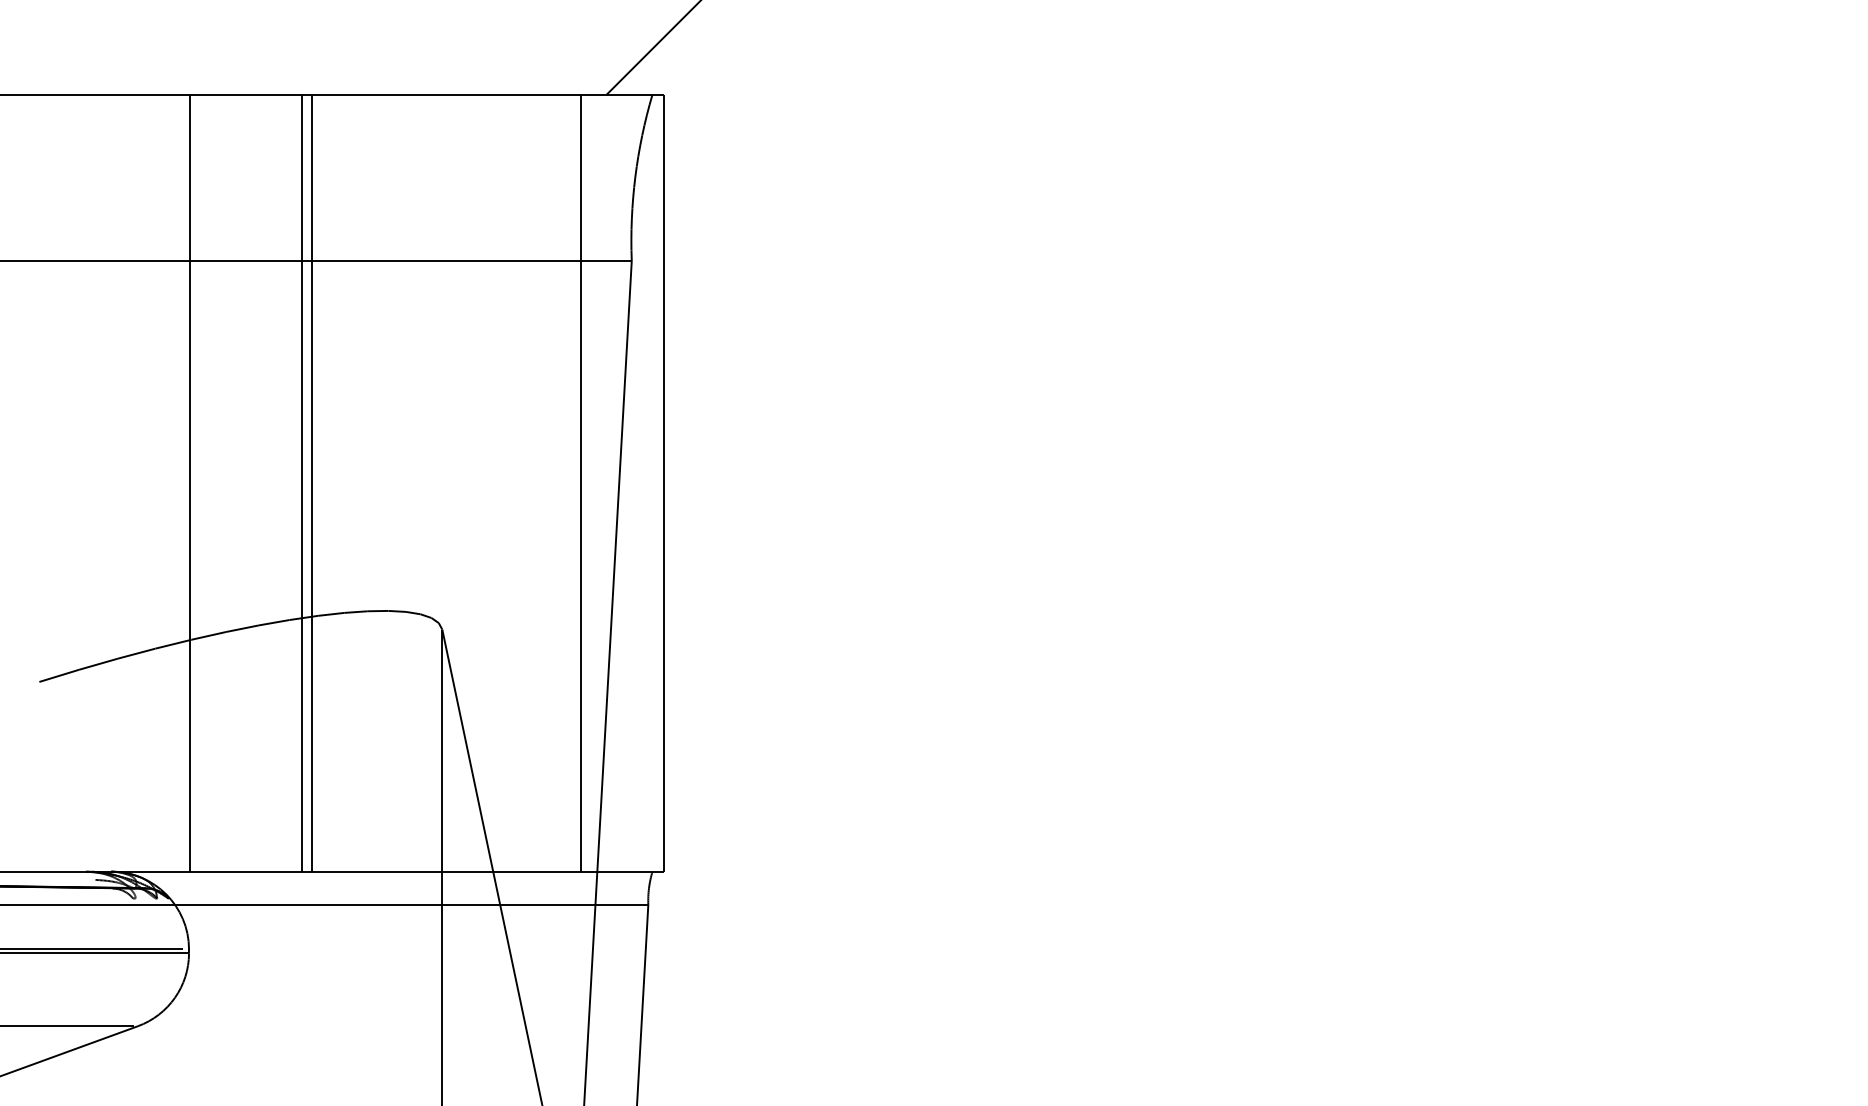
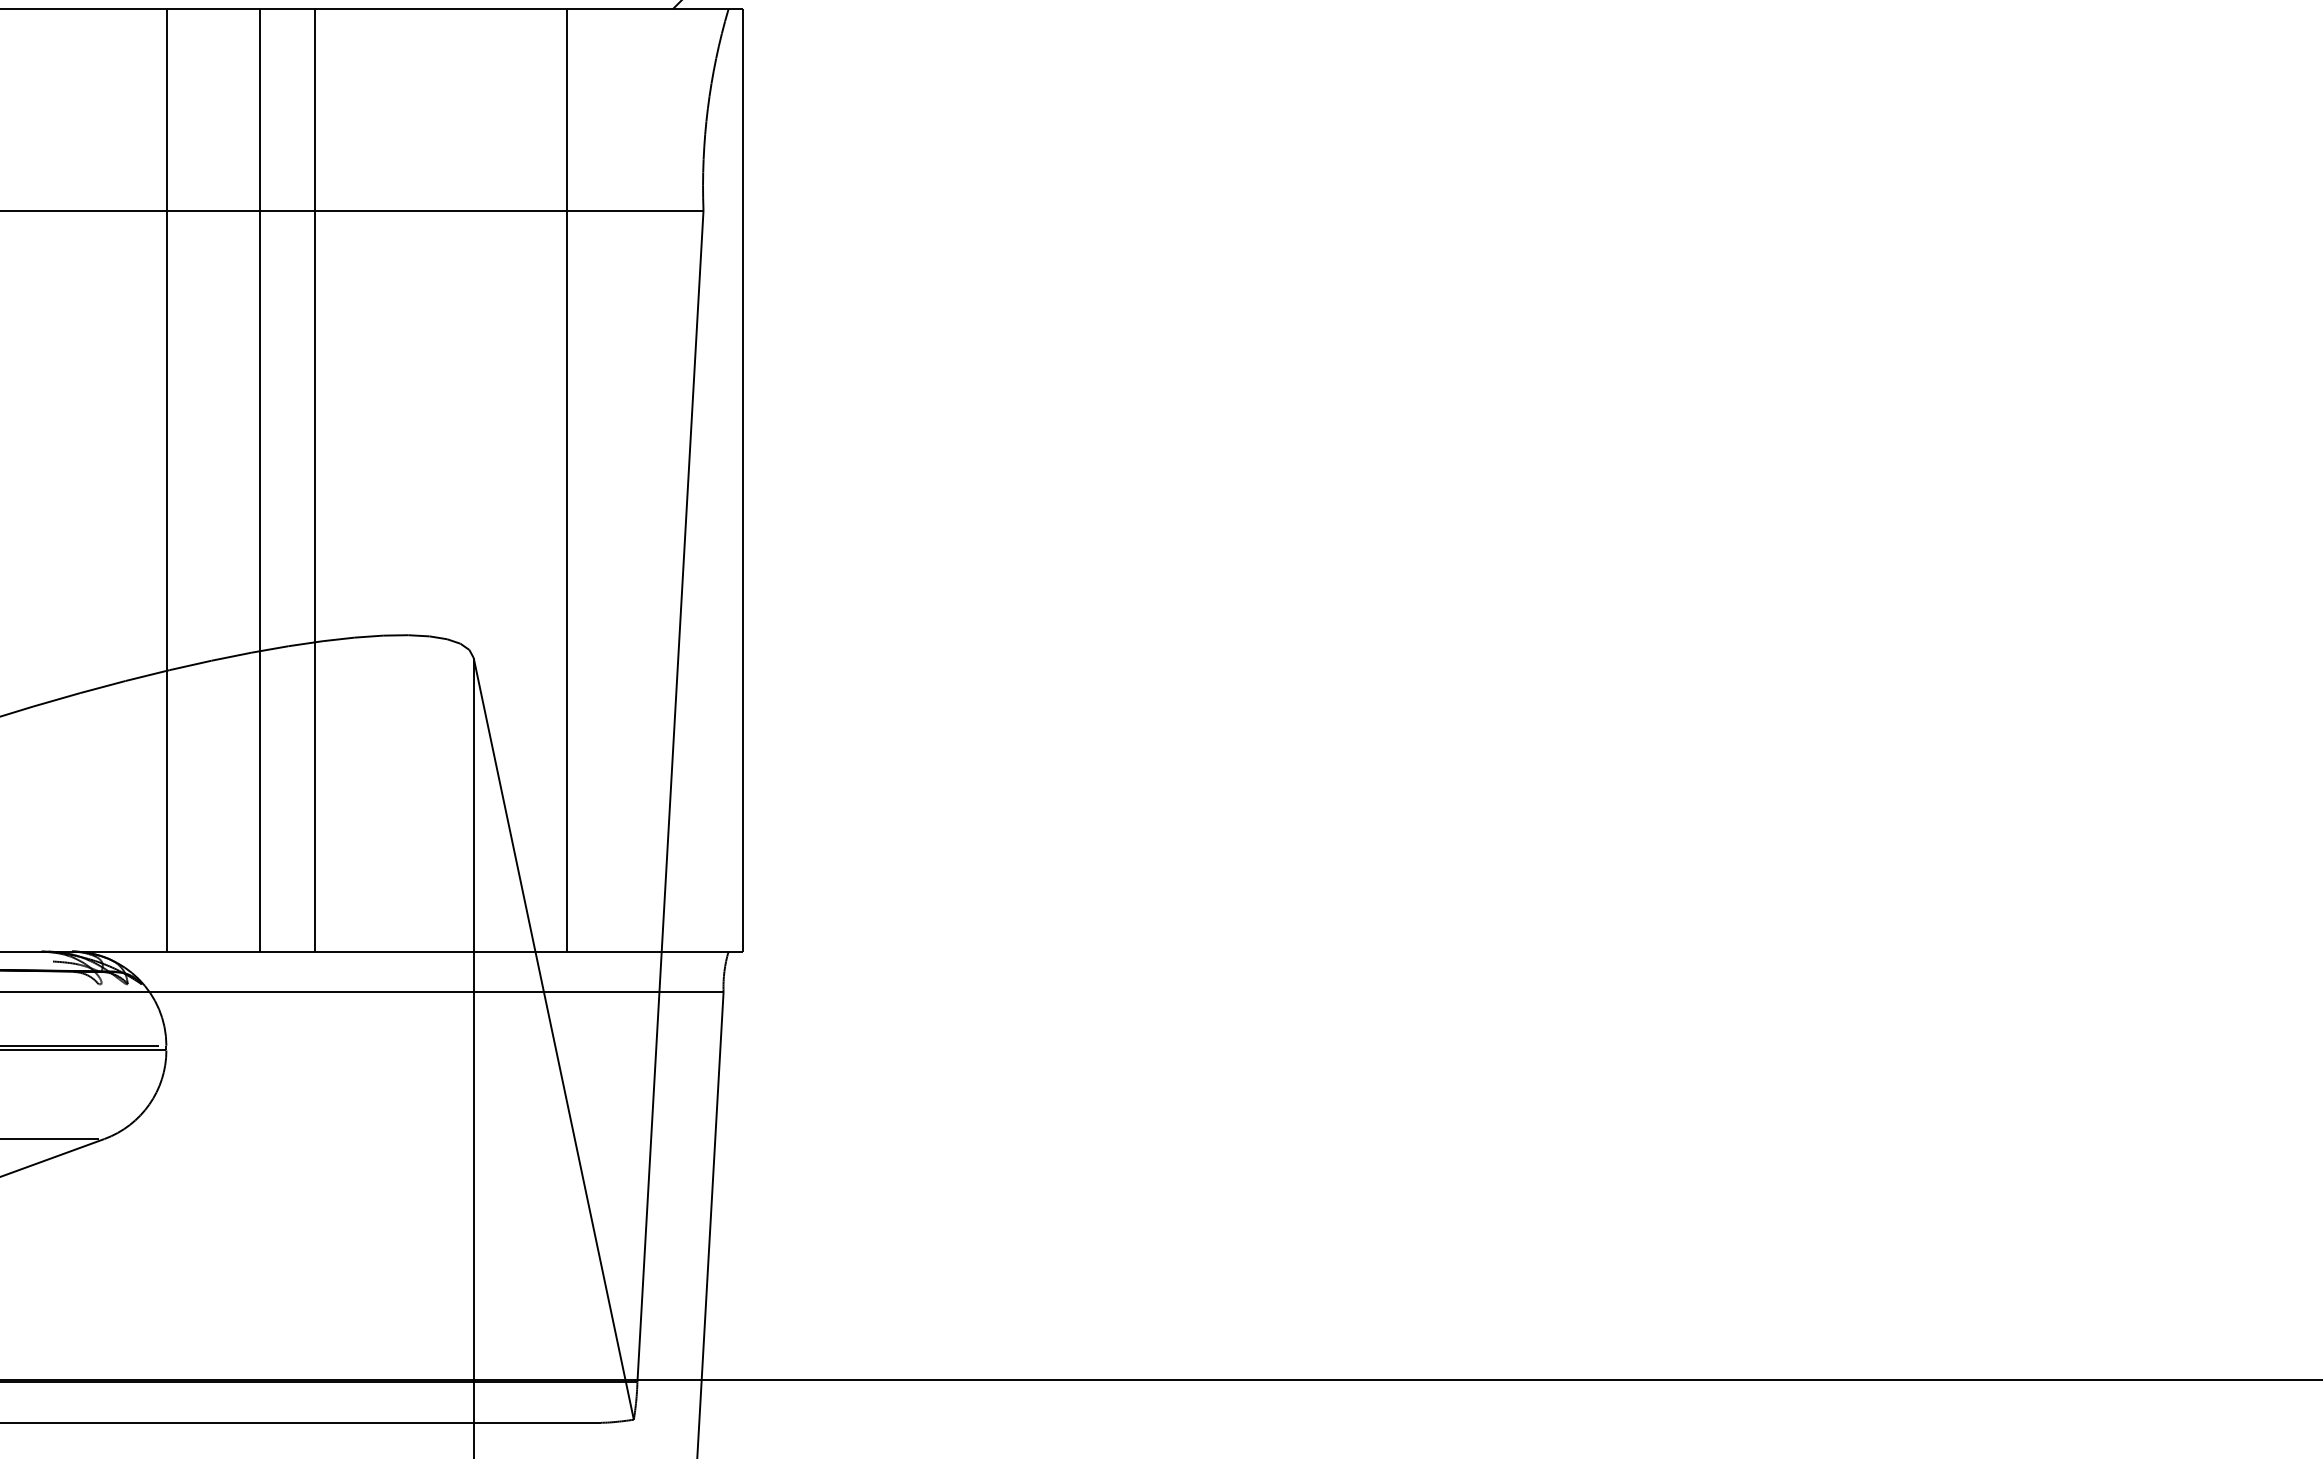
line: (302, 483) -> (259, 480), moved
line: (580, 483) -> (566, 480), moved

